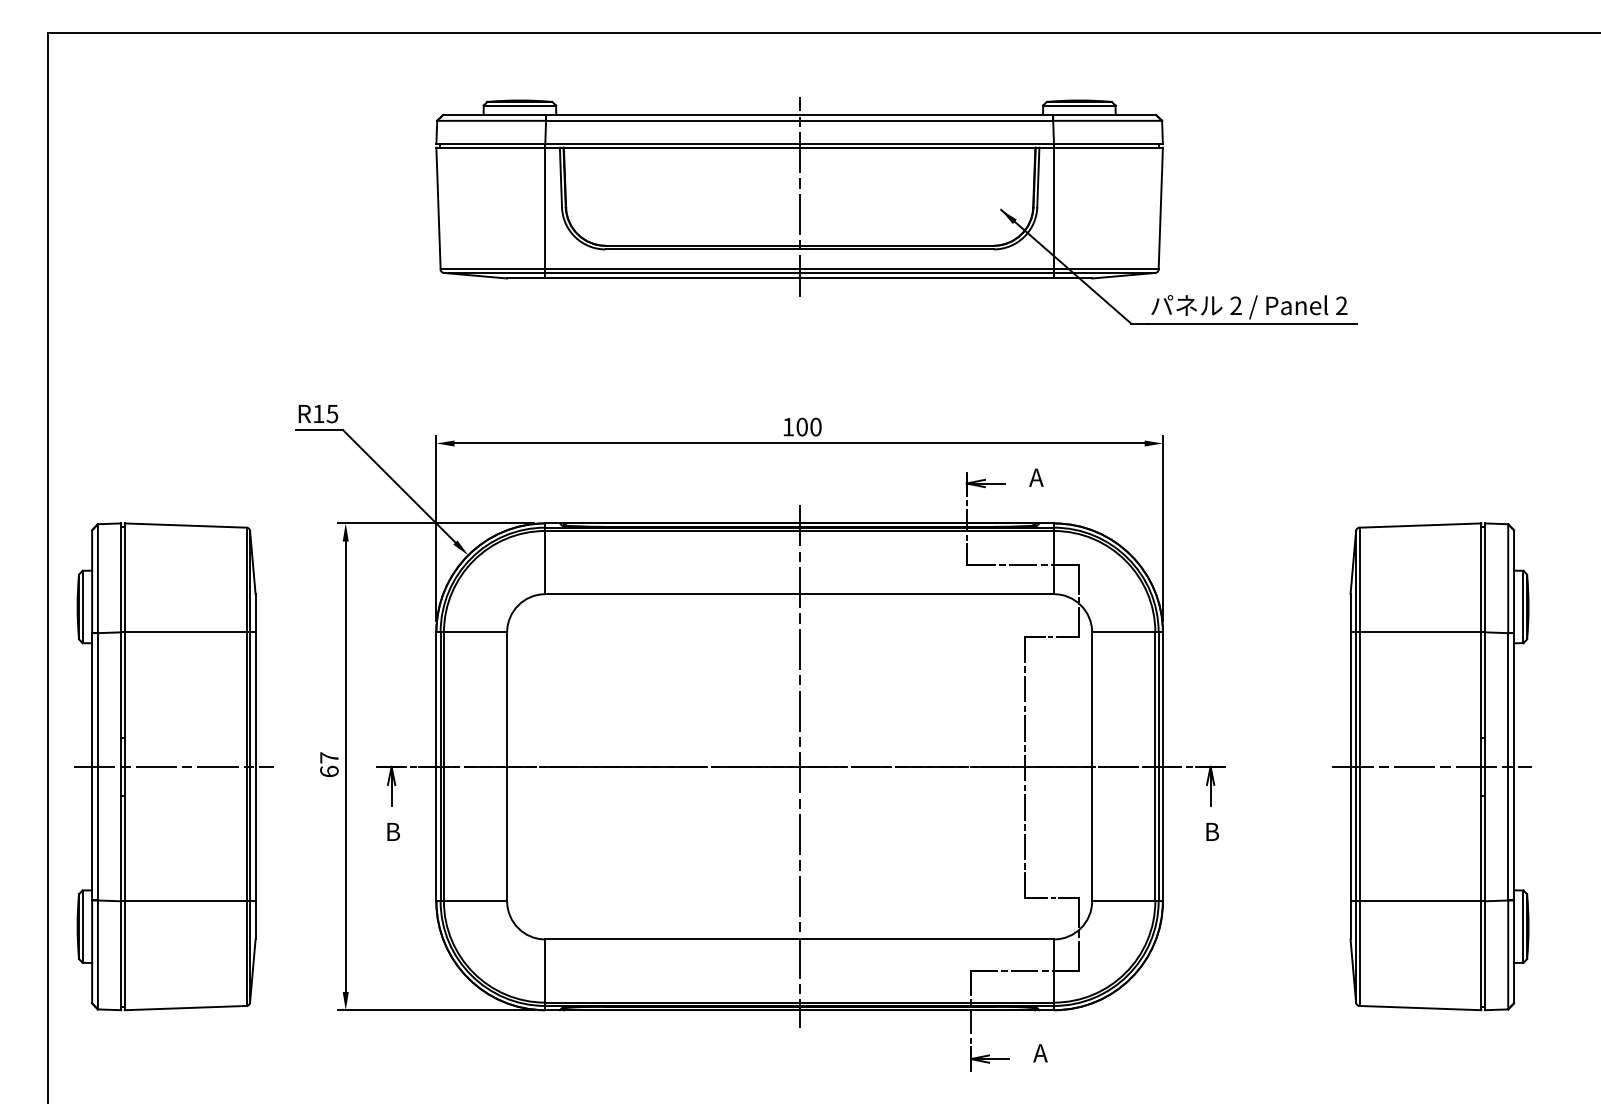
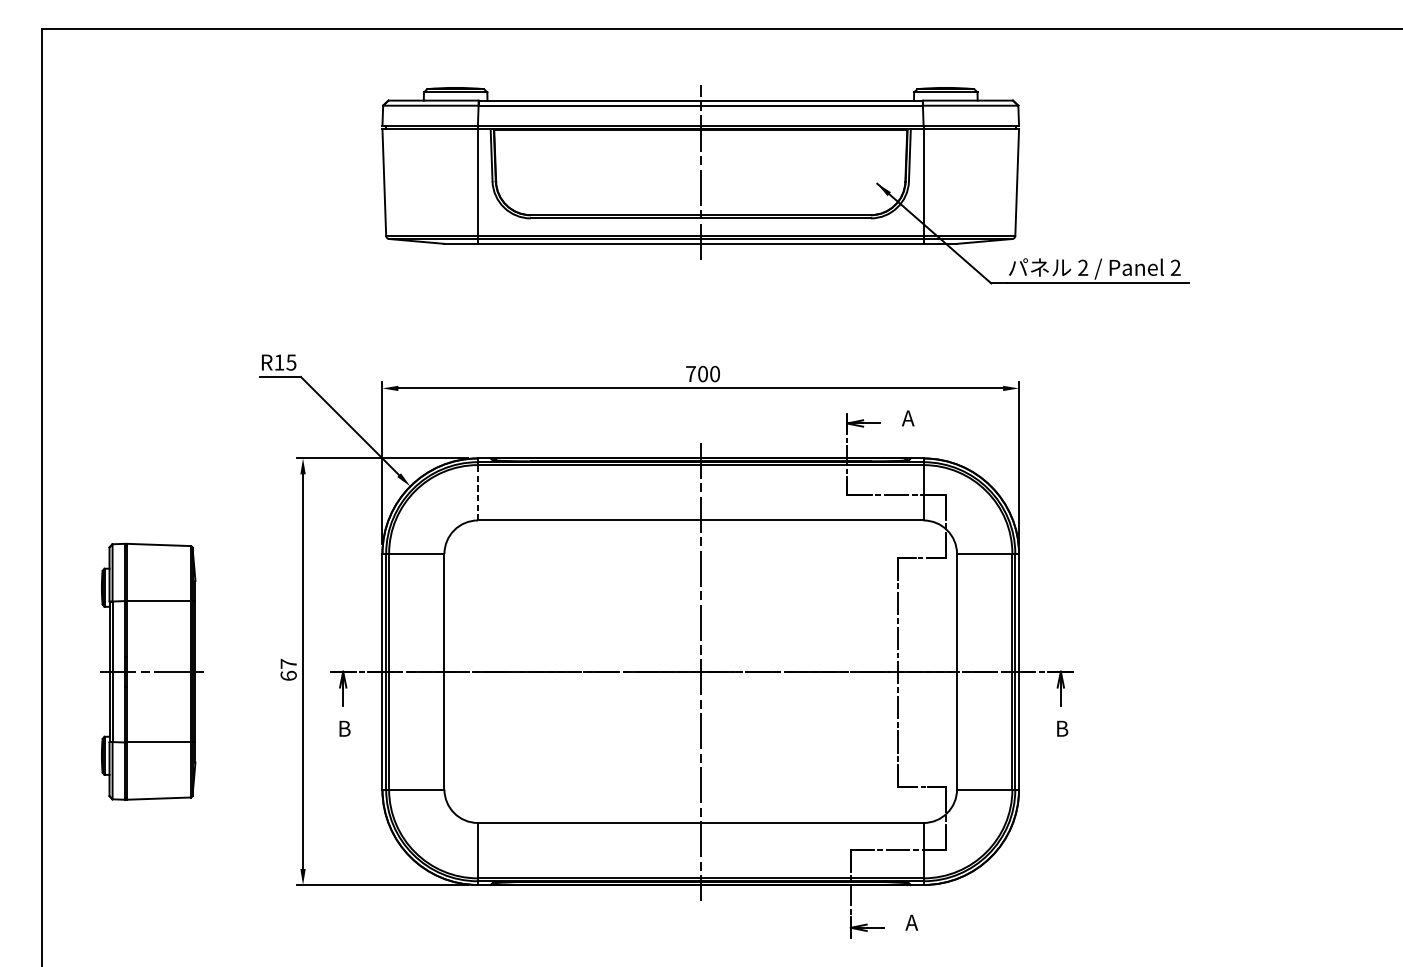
text: (788, 427) -> (690, 374), 100 -> 700
line: (545, 562) -> (478, 492), solid -> dashed
part: (173, 766) -> (152, 671), size x0.6
part: (1431, 766) -> (1254, 671), removed

